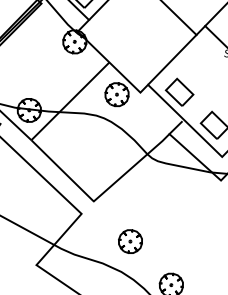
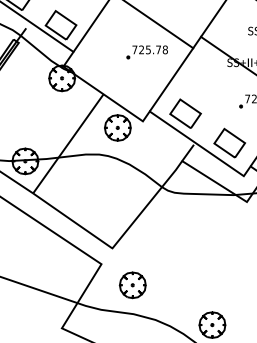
part: (154, 31) -> (146, 52), added
part: (130, 241) -> (132, 285), moved

